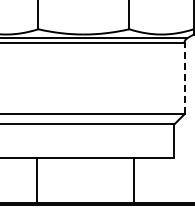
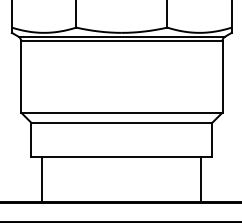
line: (184, 78) -> (222, 76), dashed -> solid
line: (37, 180) -> (42, 178), moved
line: (134, 180) -> (201, 178), moved

